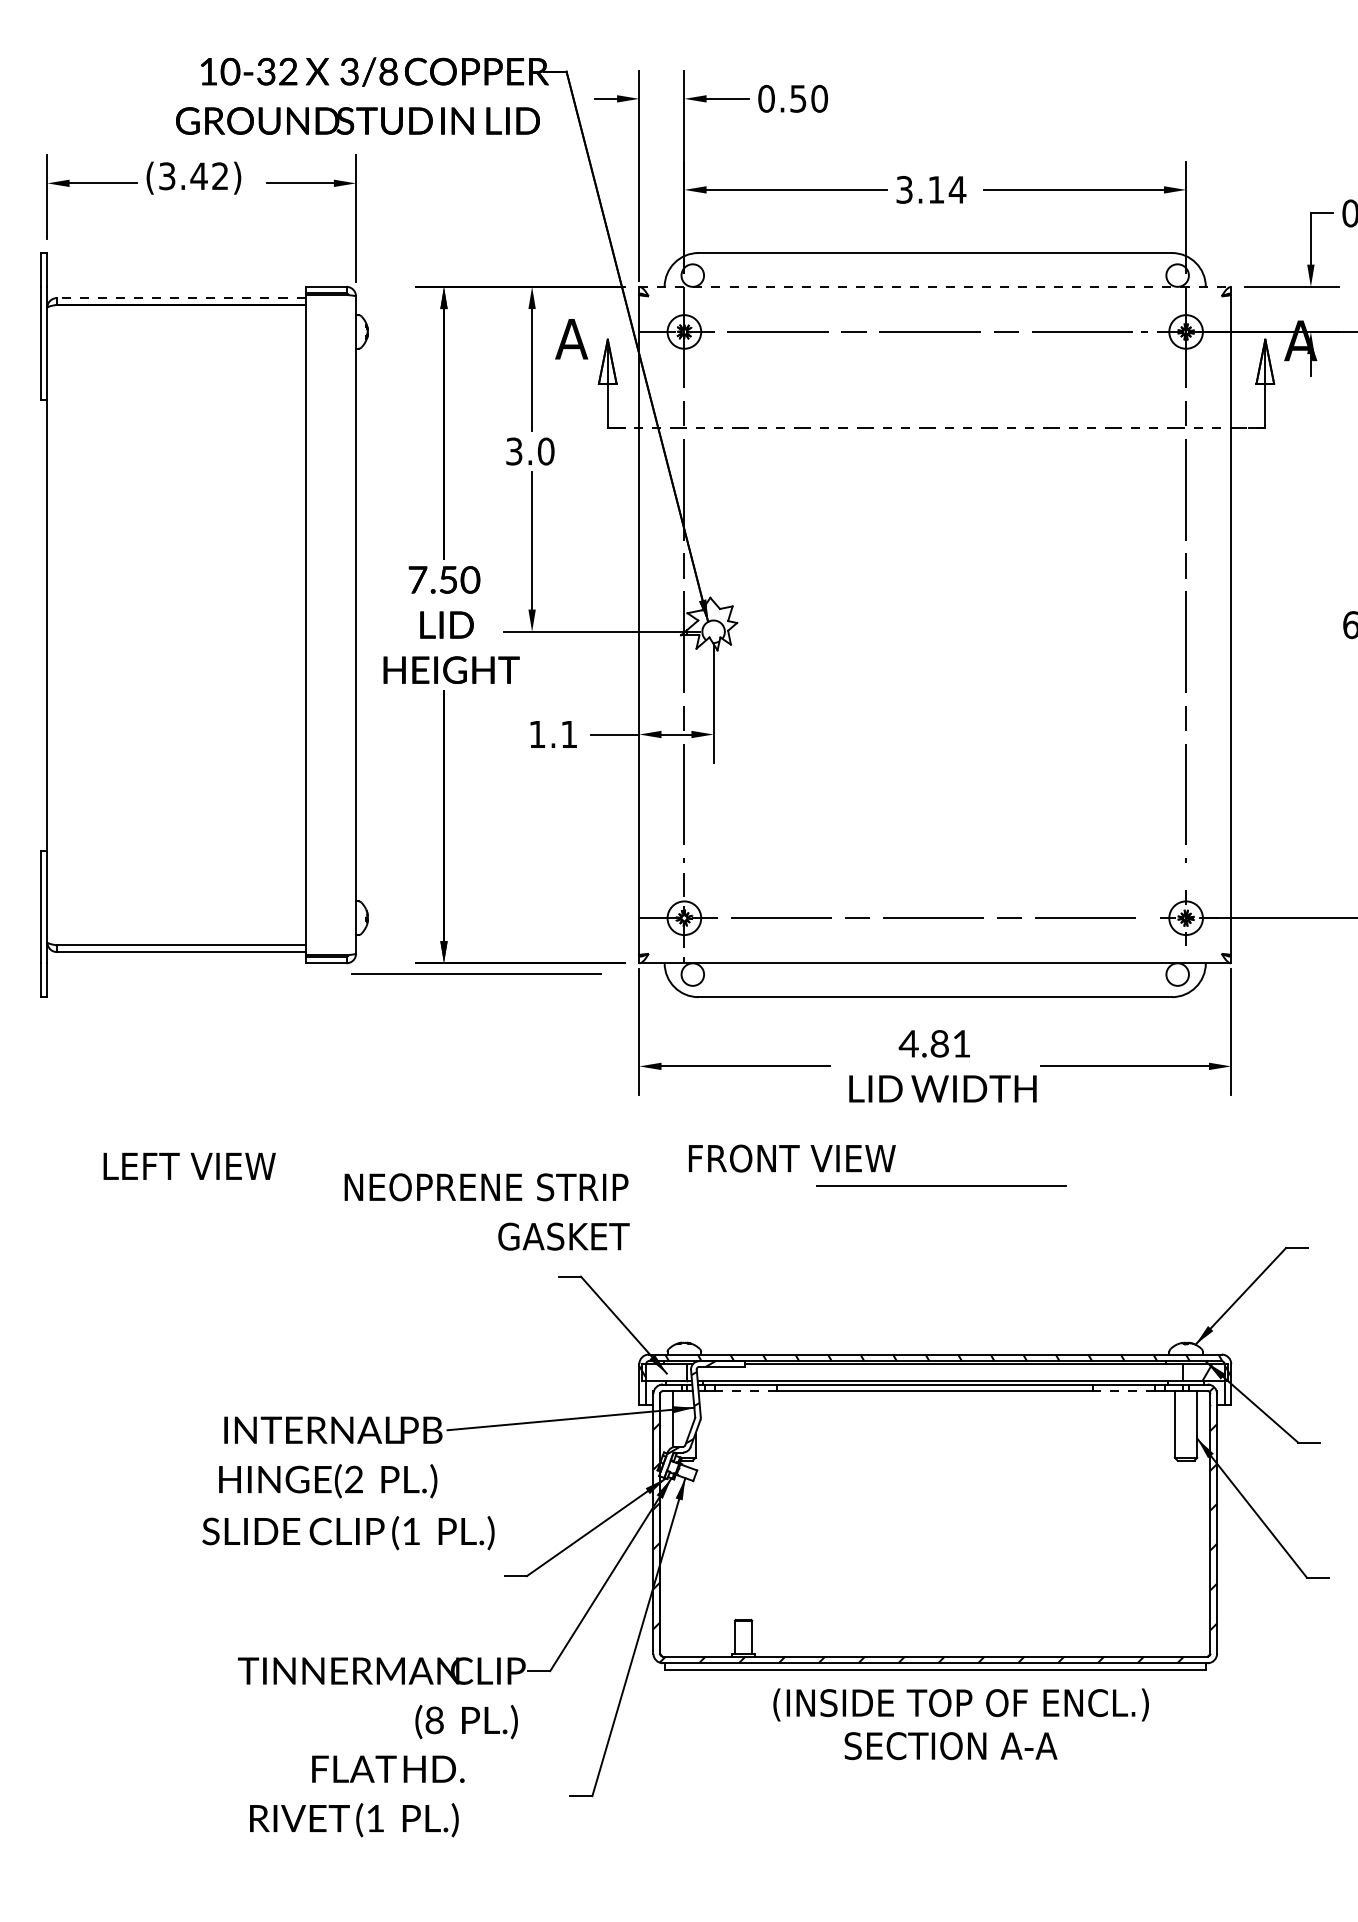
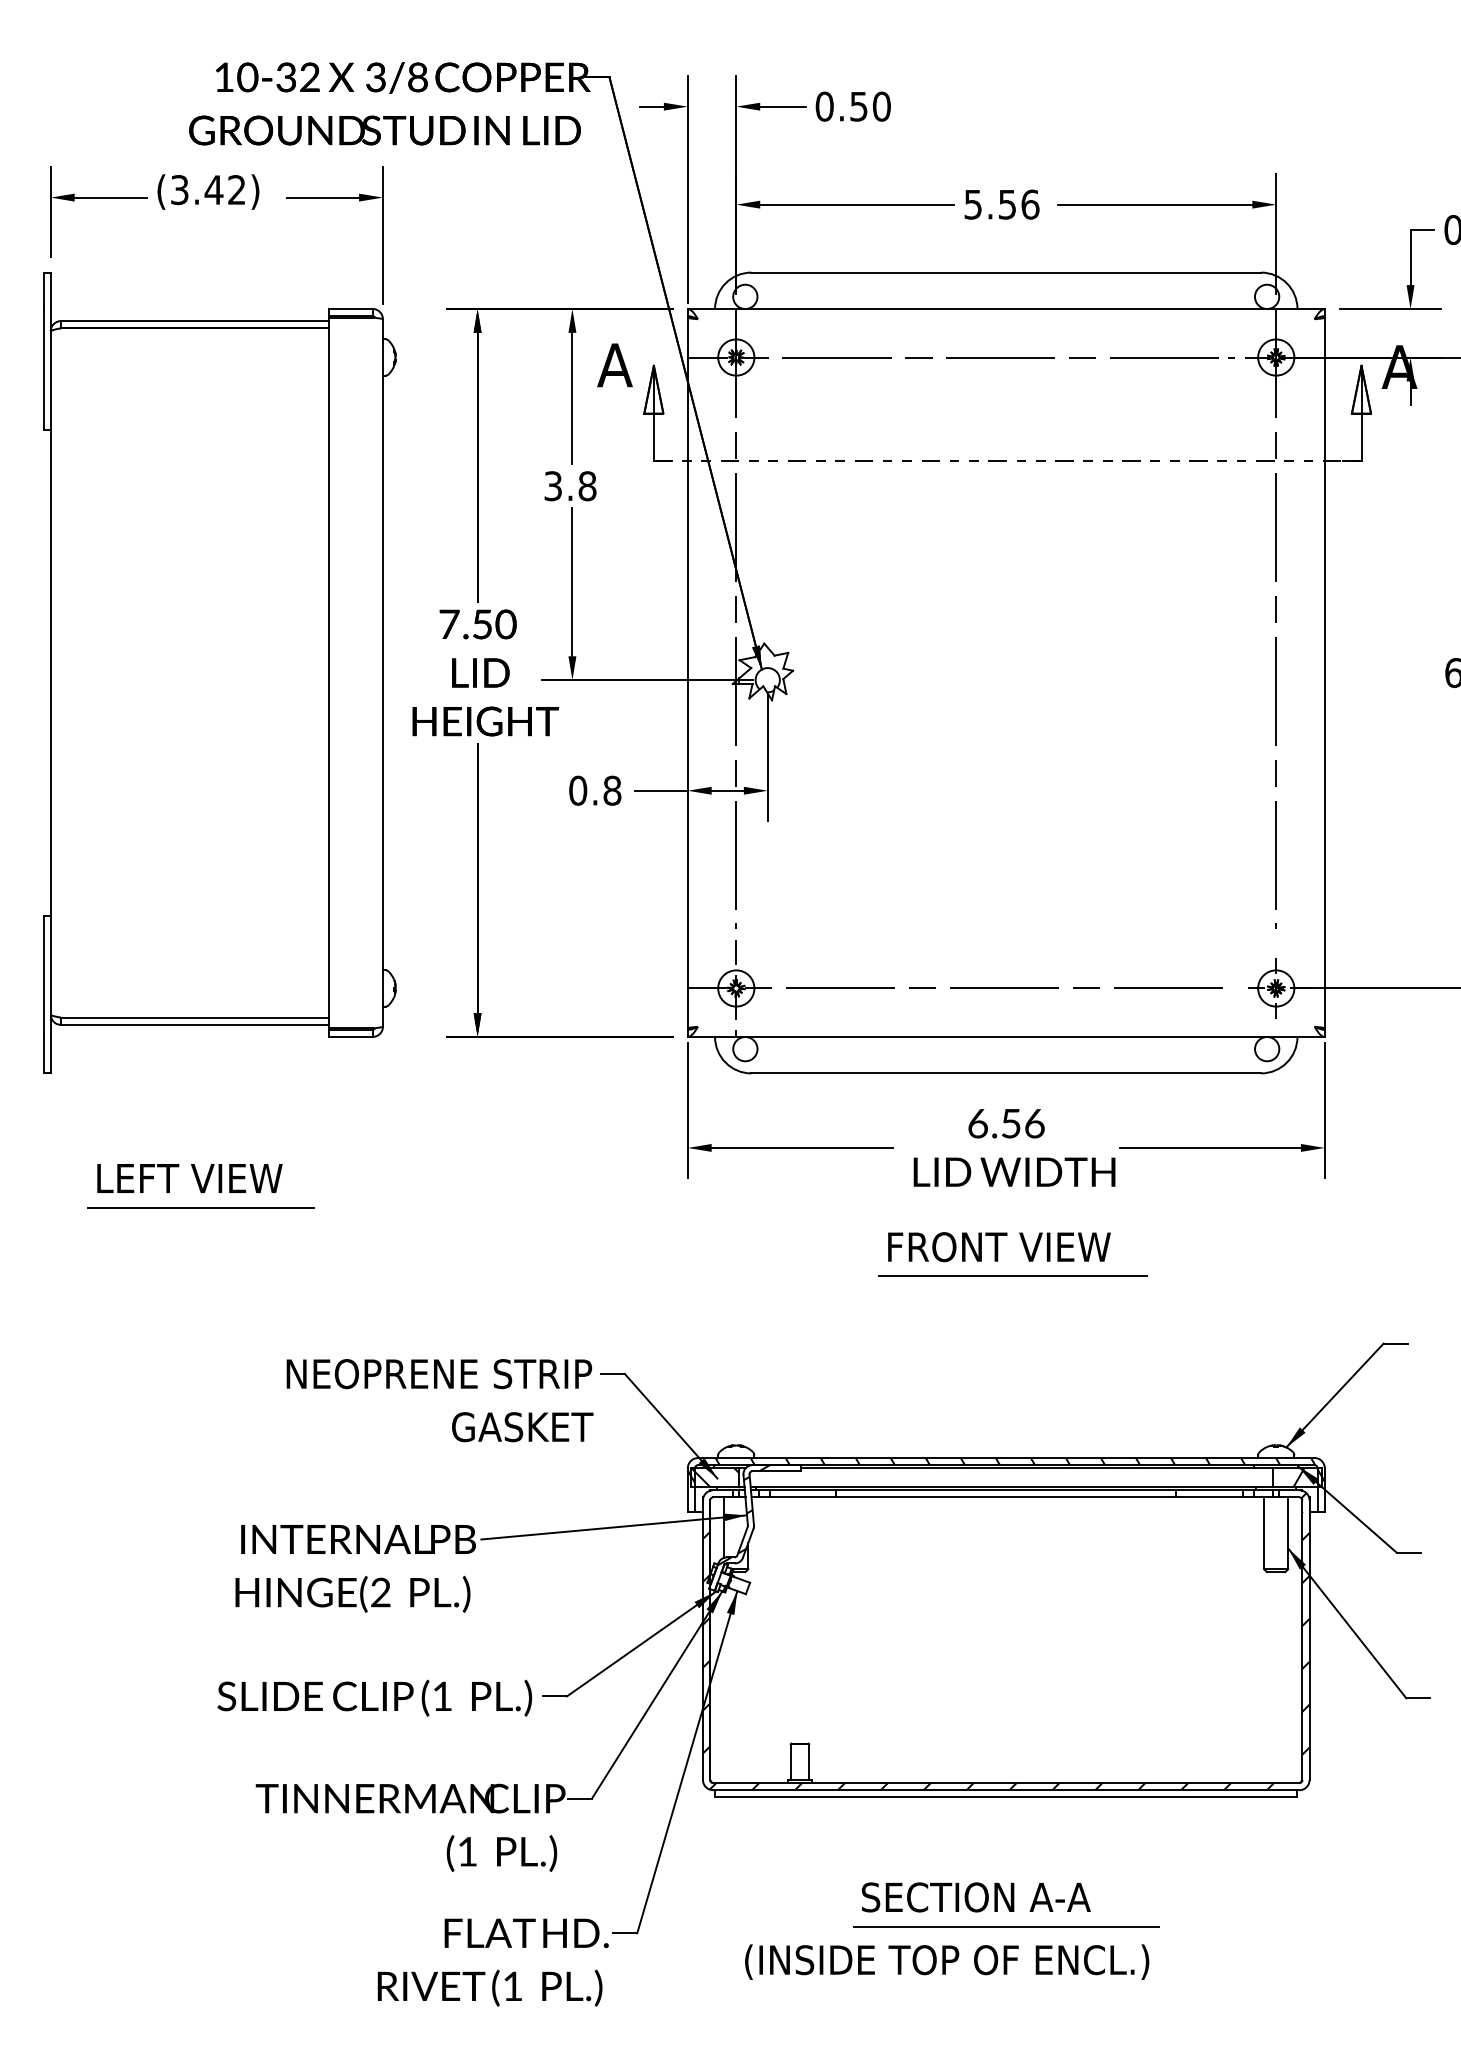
text: (931, 189) -> (1002, 204), 3.14 -> 5.56
line: (935, 287) -> (1006, 309), dashed -> solid
line: (180, 298) -> (194, 321), dashed -> solid
text: (546, 451) -> (587, 486), 3.0 -> 3.8
text: (553, 734) -> (595, 790), 1.1 -> 0.8
line: (475, 973) -> (511, 1047), removed
text: (934, 1043) -> (1005, 1123), 4.81 -> 6.56
line: (187, 1121) -> (201, 1207), added
text: (792, 1158) -> (999, 1247), moved
text: (189, 1166) -> (189, 1178), moved
text: (486, 1211) -> (439, 1400), moved
hatch: (665, 1372) -> (715, 1477), added
line: (745, 1391) -> (802, 1497), dashed -> solid
line: (1123, 1391) -> (1208, 1497), dashed -> solid
text: (348, 1532) -> (374, 1697), moved
text: (961, 1704) -> (947, 1961), moved
text: (434, 1720) -> (467, 1851), (8 -> (1
text: (950, 1746) -> (975, 1897), moved
line: (934, 1789) -> (1005, 1926), added
text: (356, 1796) -> (492, 1962), moved

